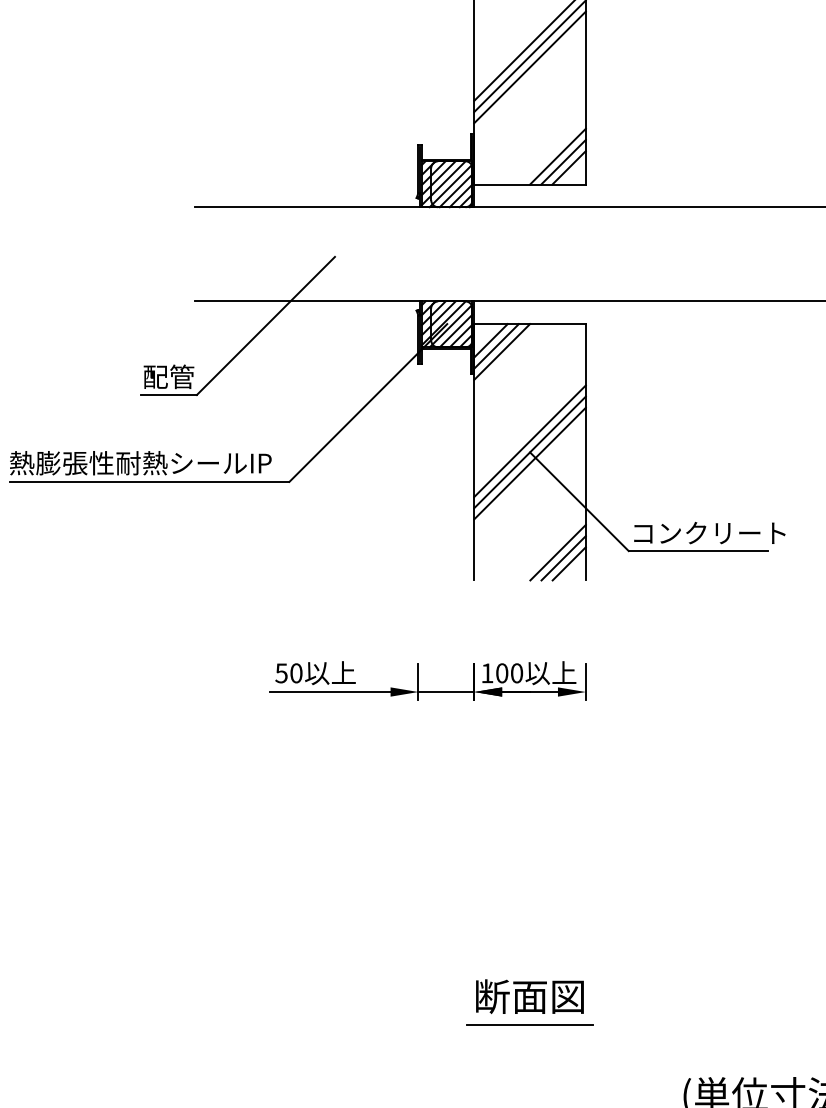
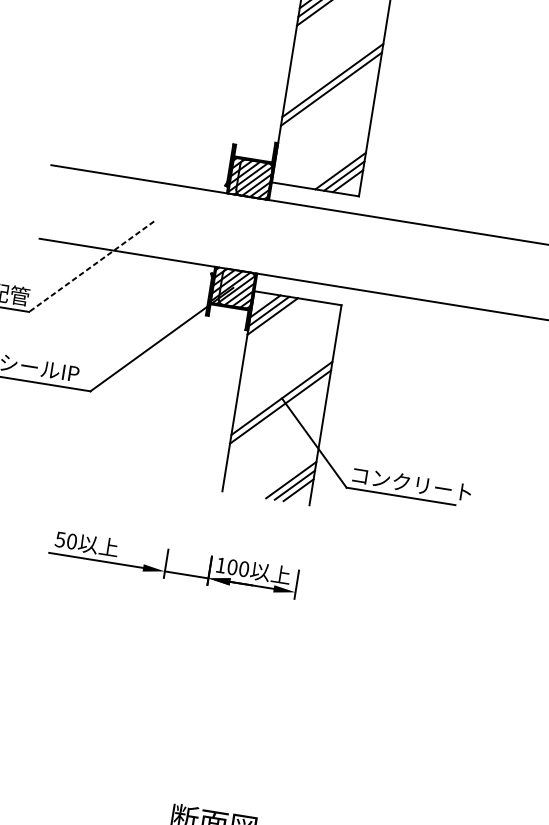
line: (529, 67) -> (329, 97), removed
line: (265, 325) -> (91, 266), solid -> dashed
line: (529, 441) -> (282, 389), removed

